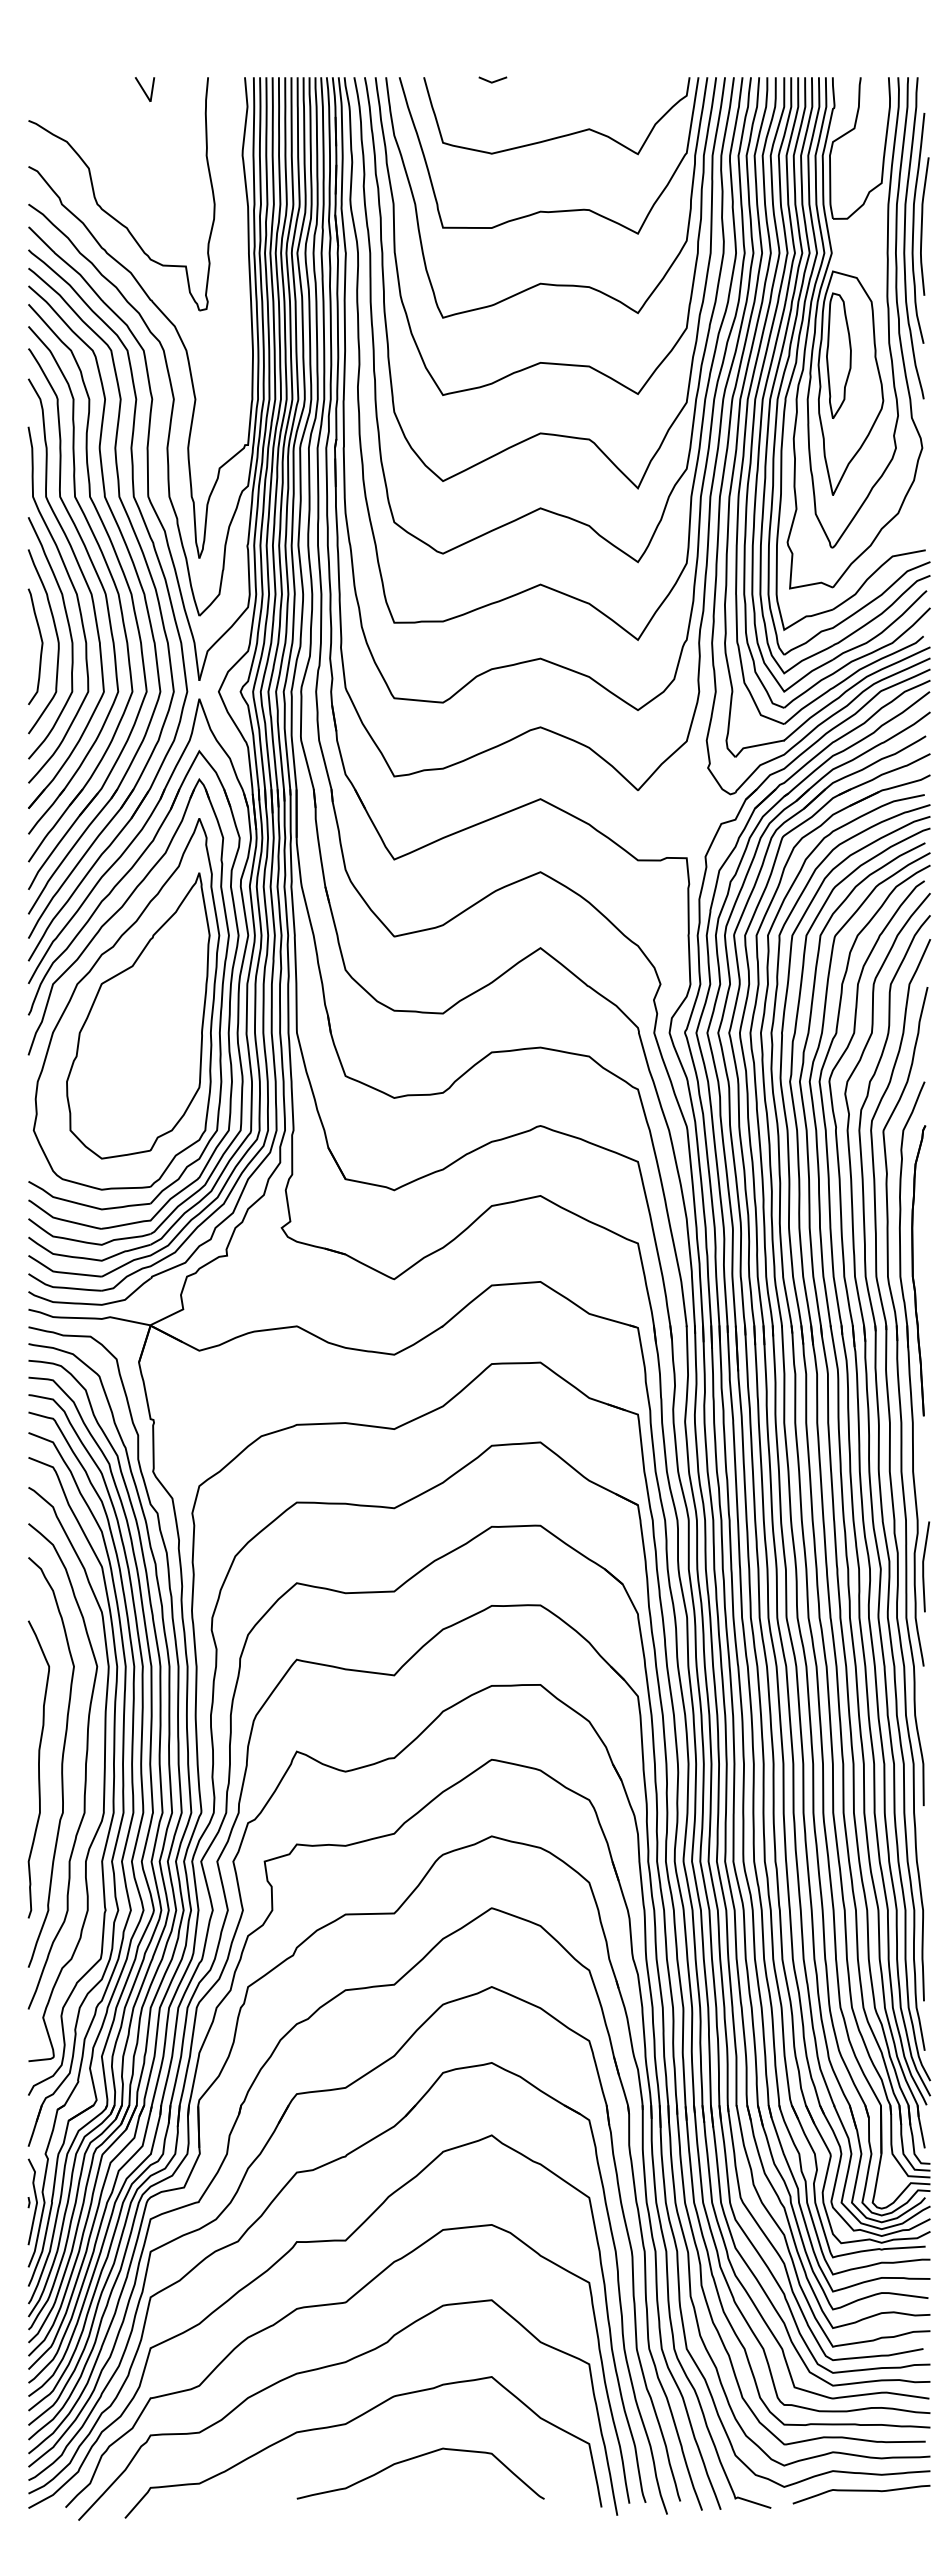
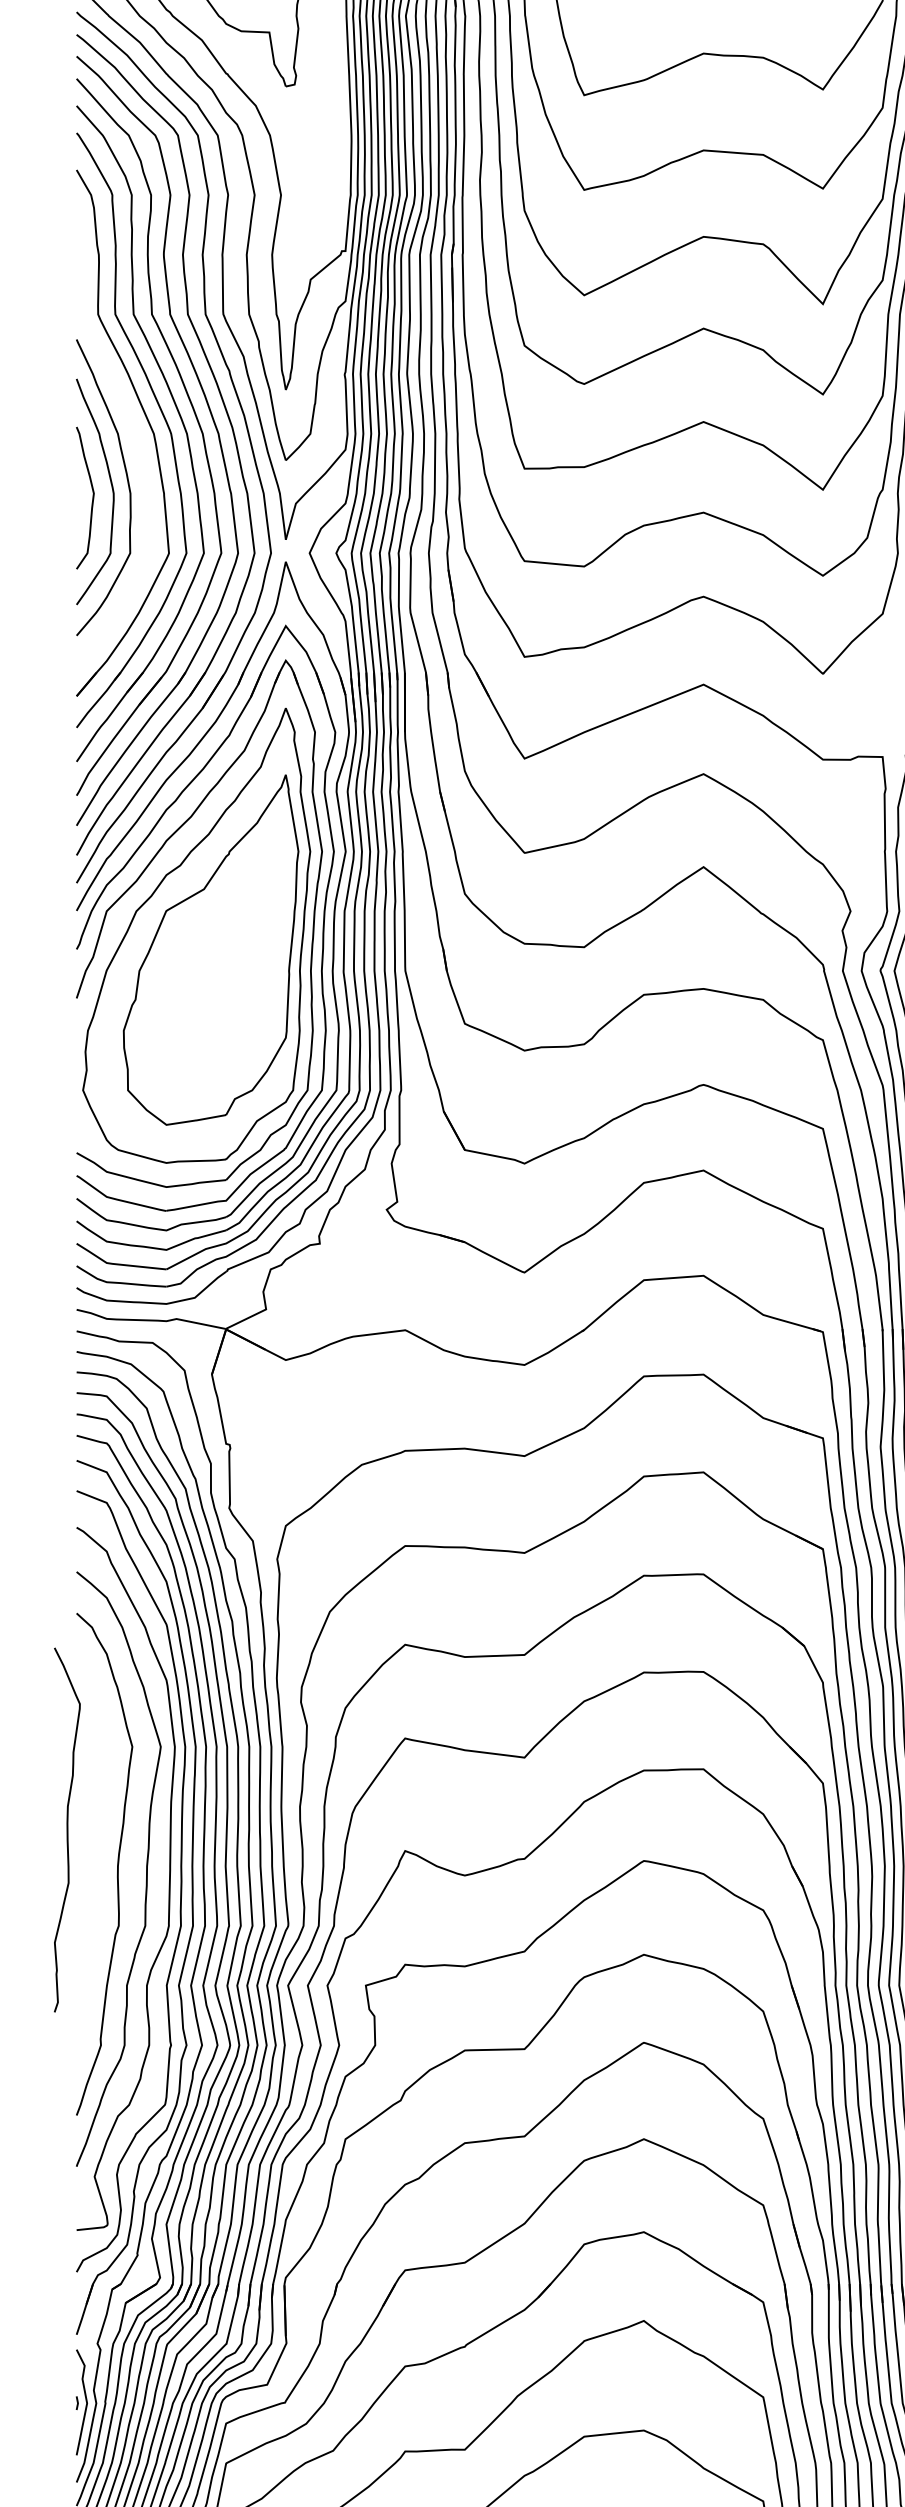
curve: (76, 598) -> (135, 438), removed
curve: (38, 1769) -> (66, 1830), moved

